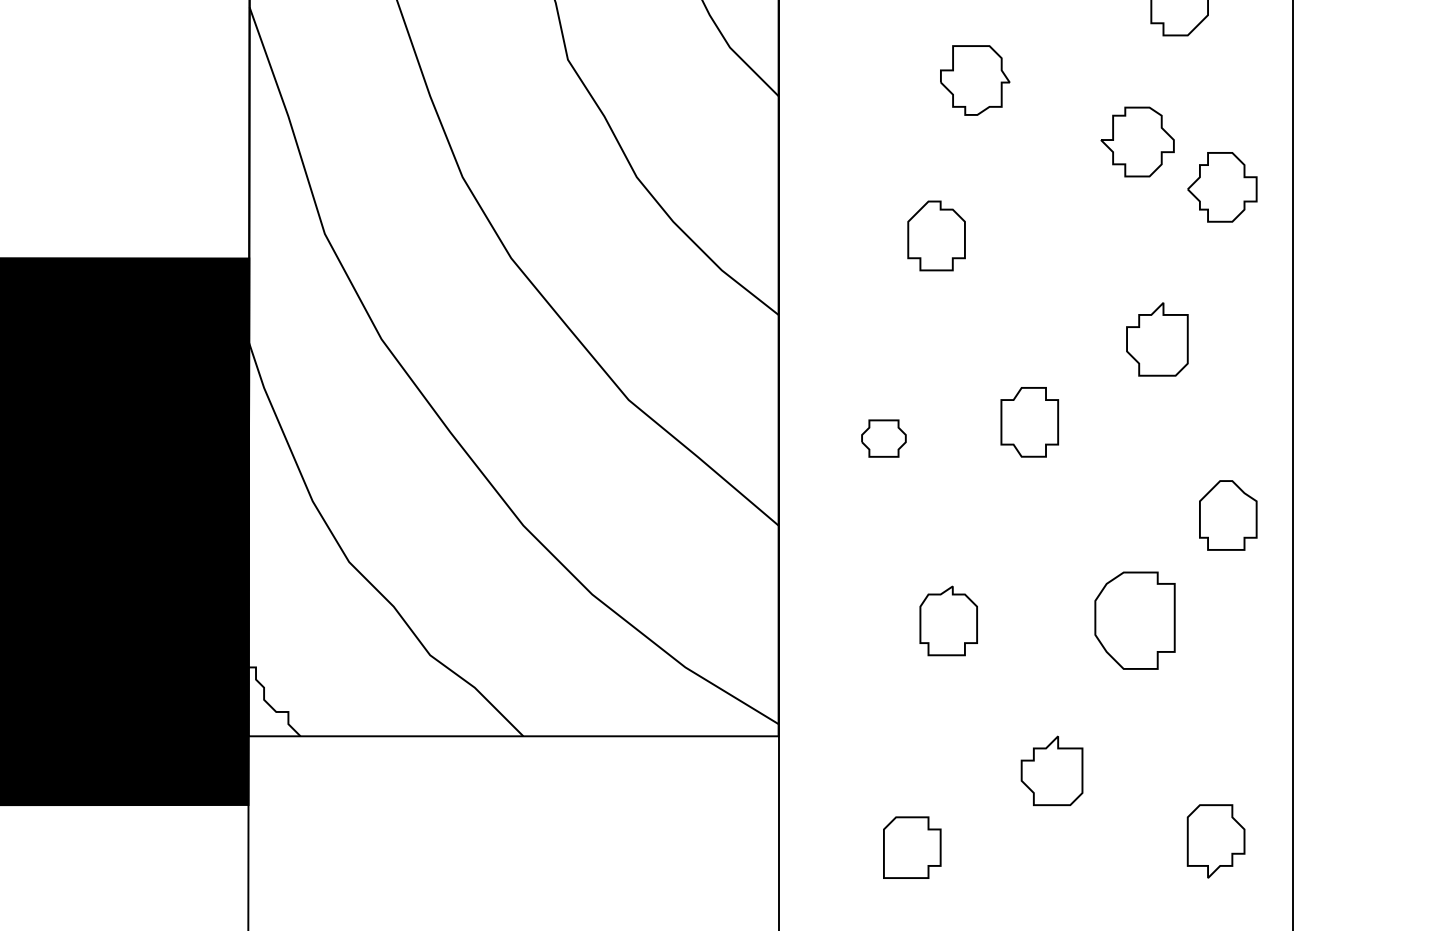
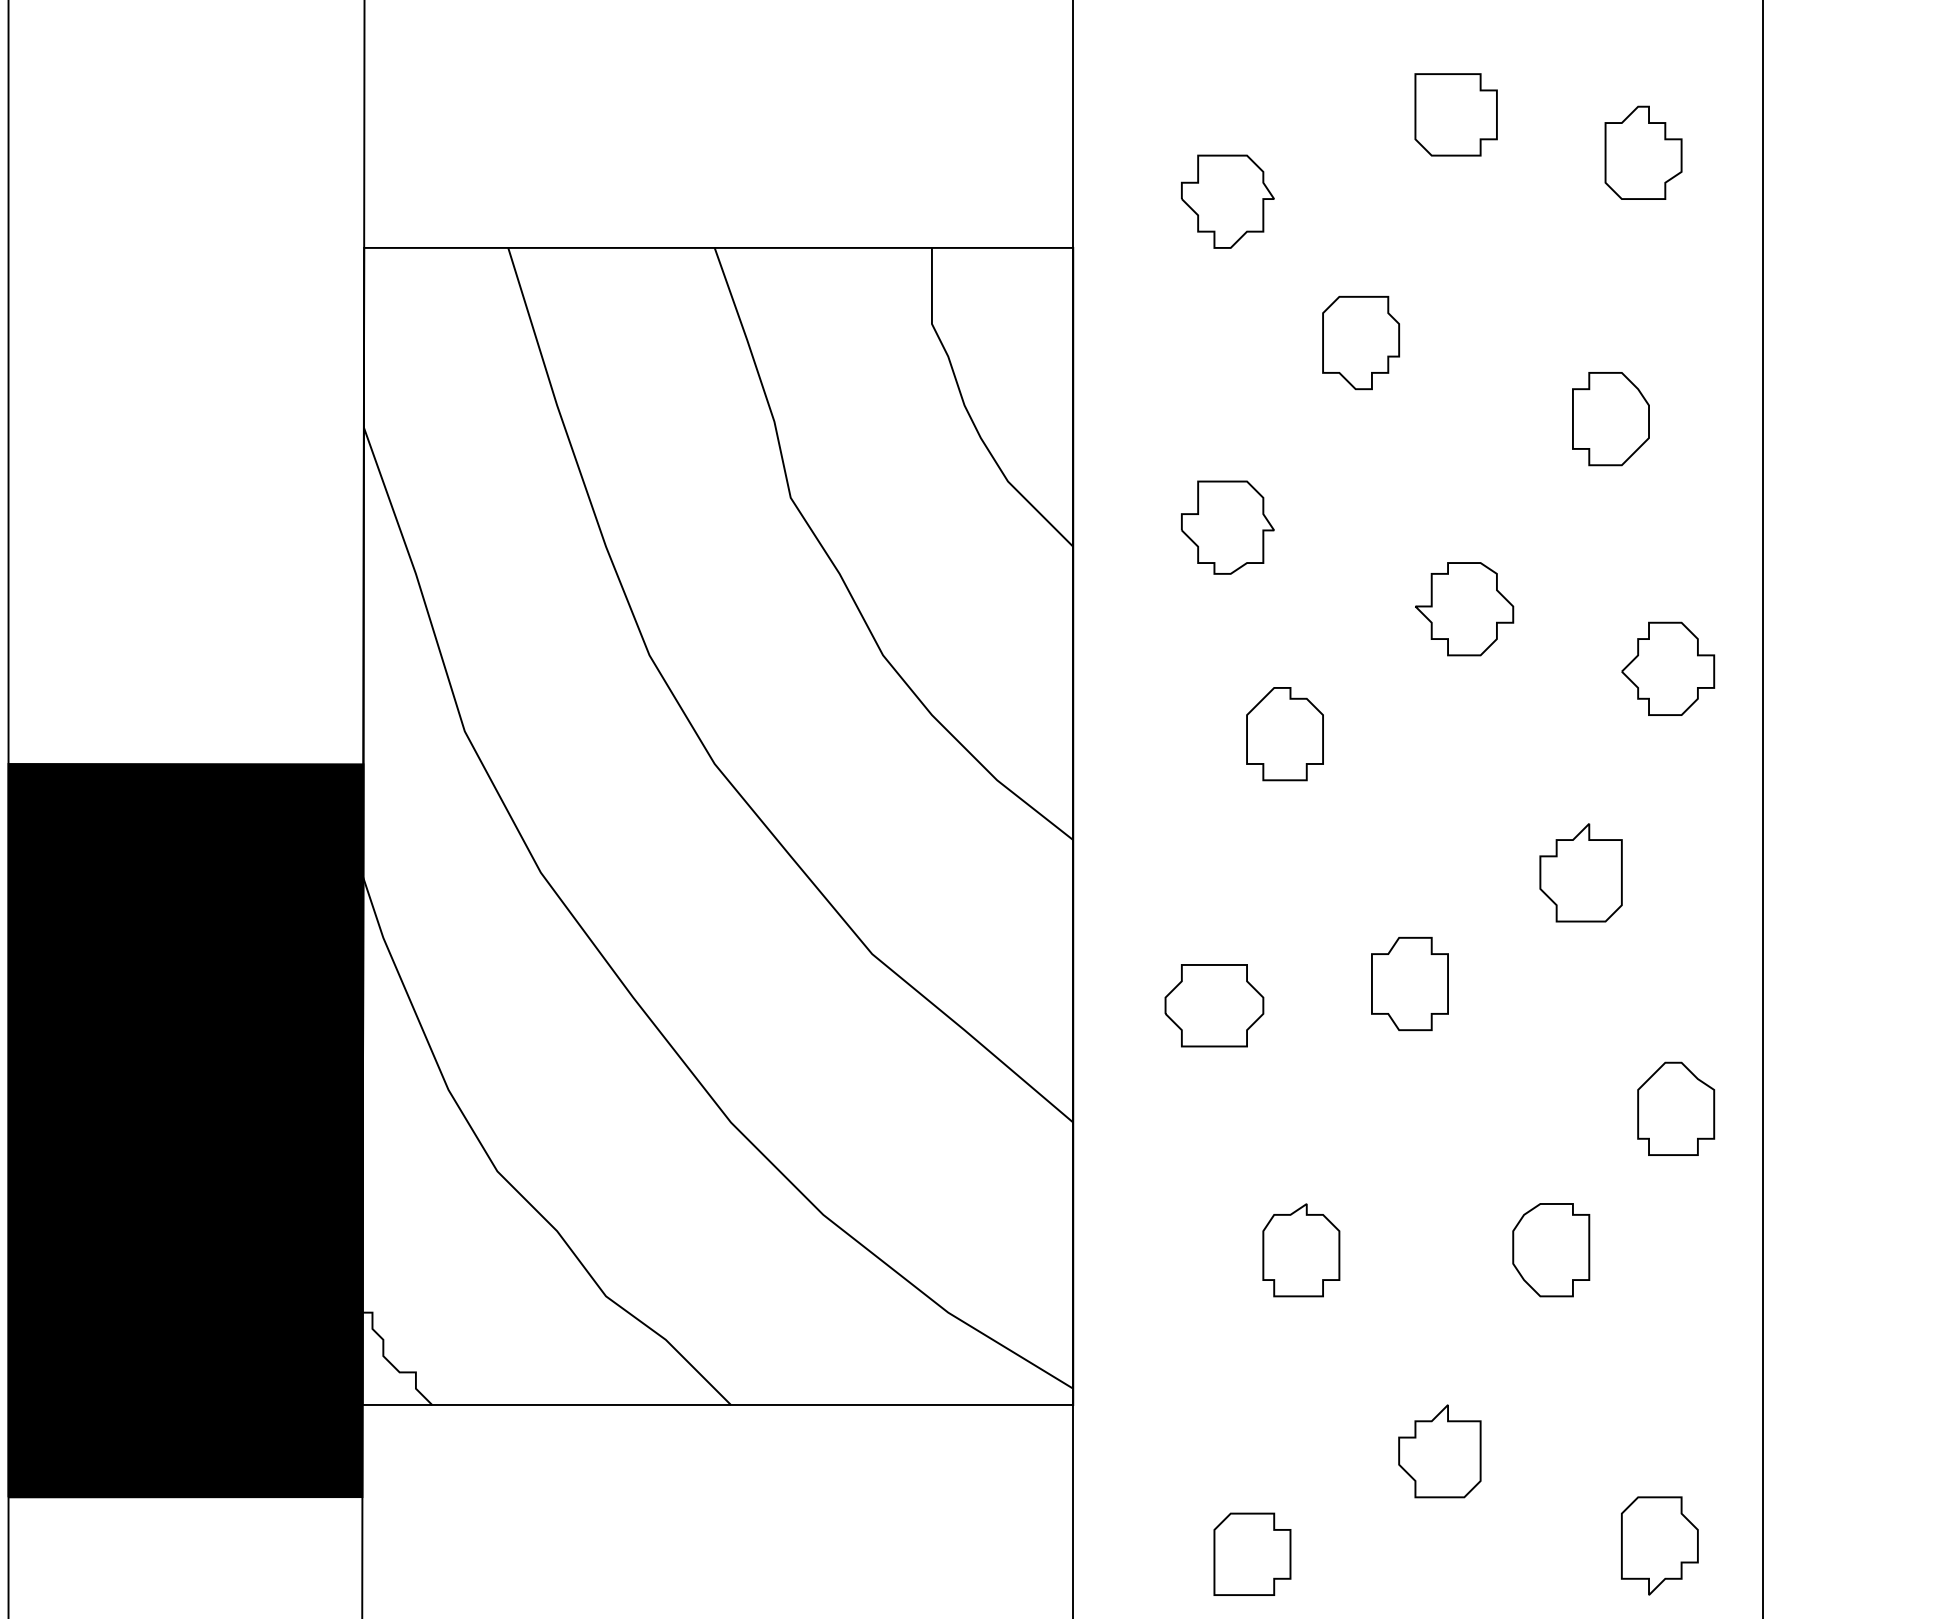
part: (974, 80) -> (1227, 527), moved
part: (1137, 142) -> (1464, 609), moved
part: (883, 438) -> (1214, 1005), size x1.67
part: (1135, 621) -> (1551, 1250), size x0.71

